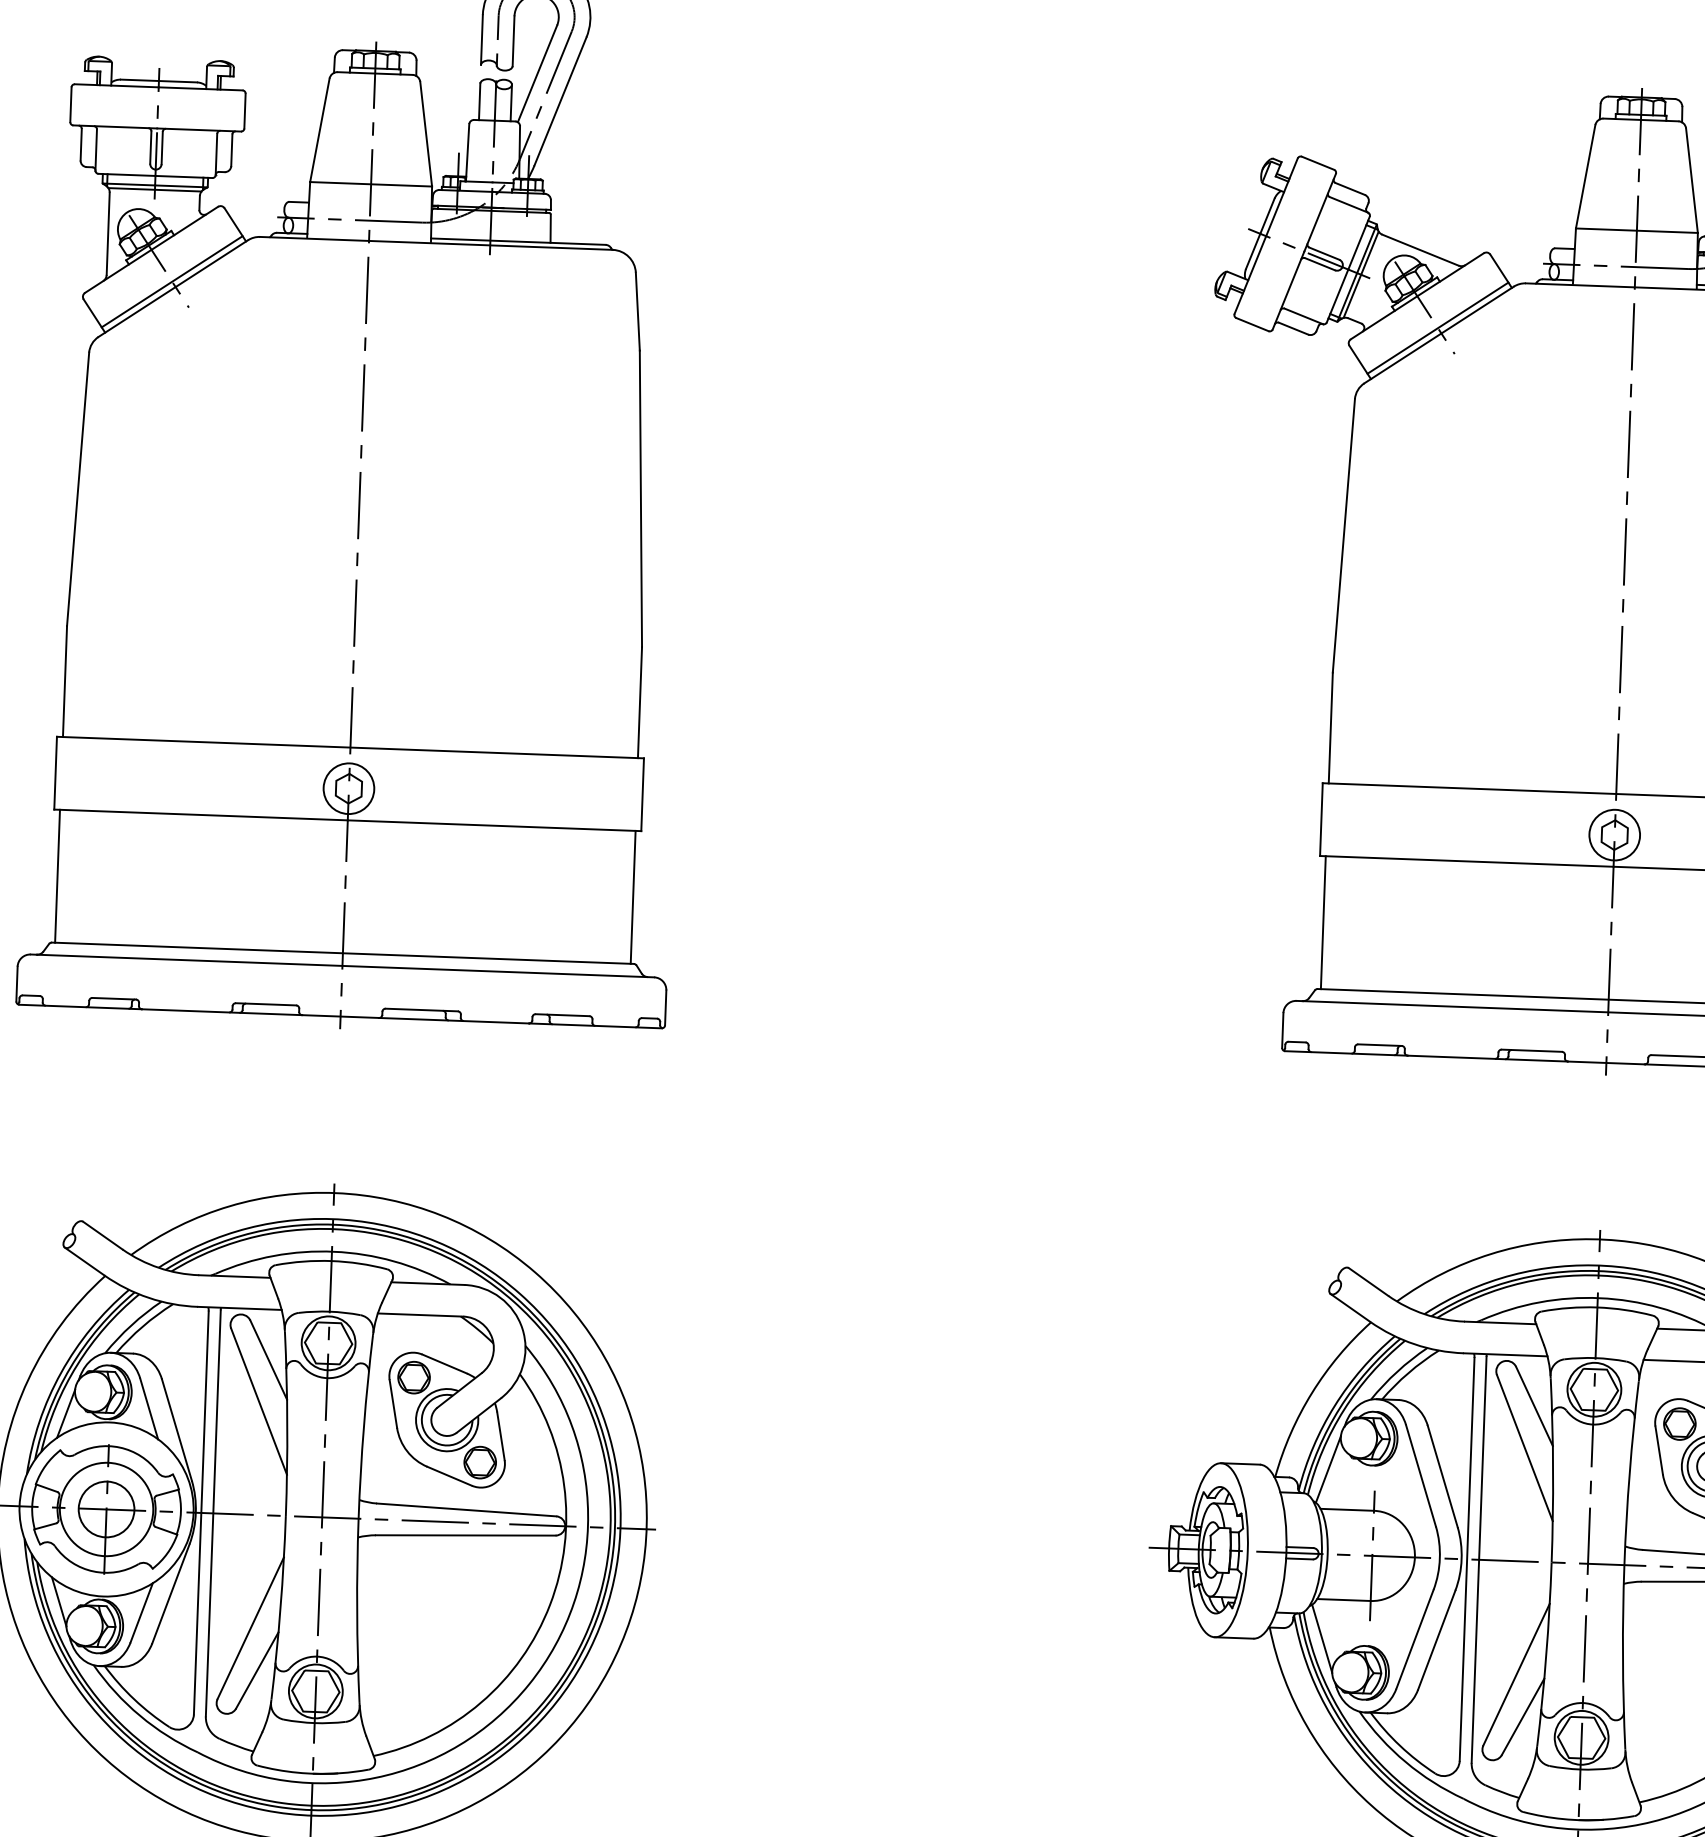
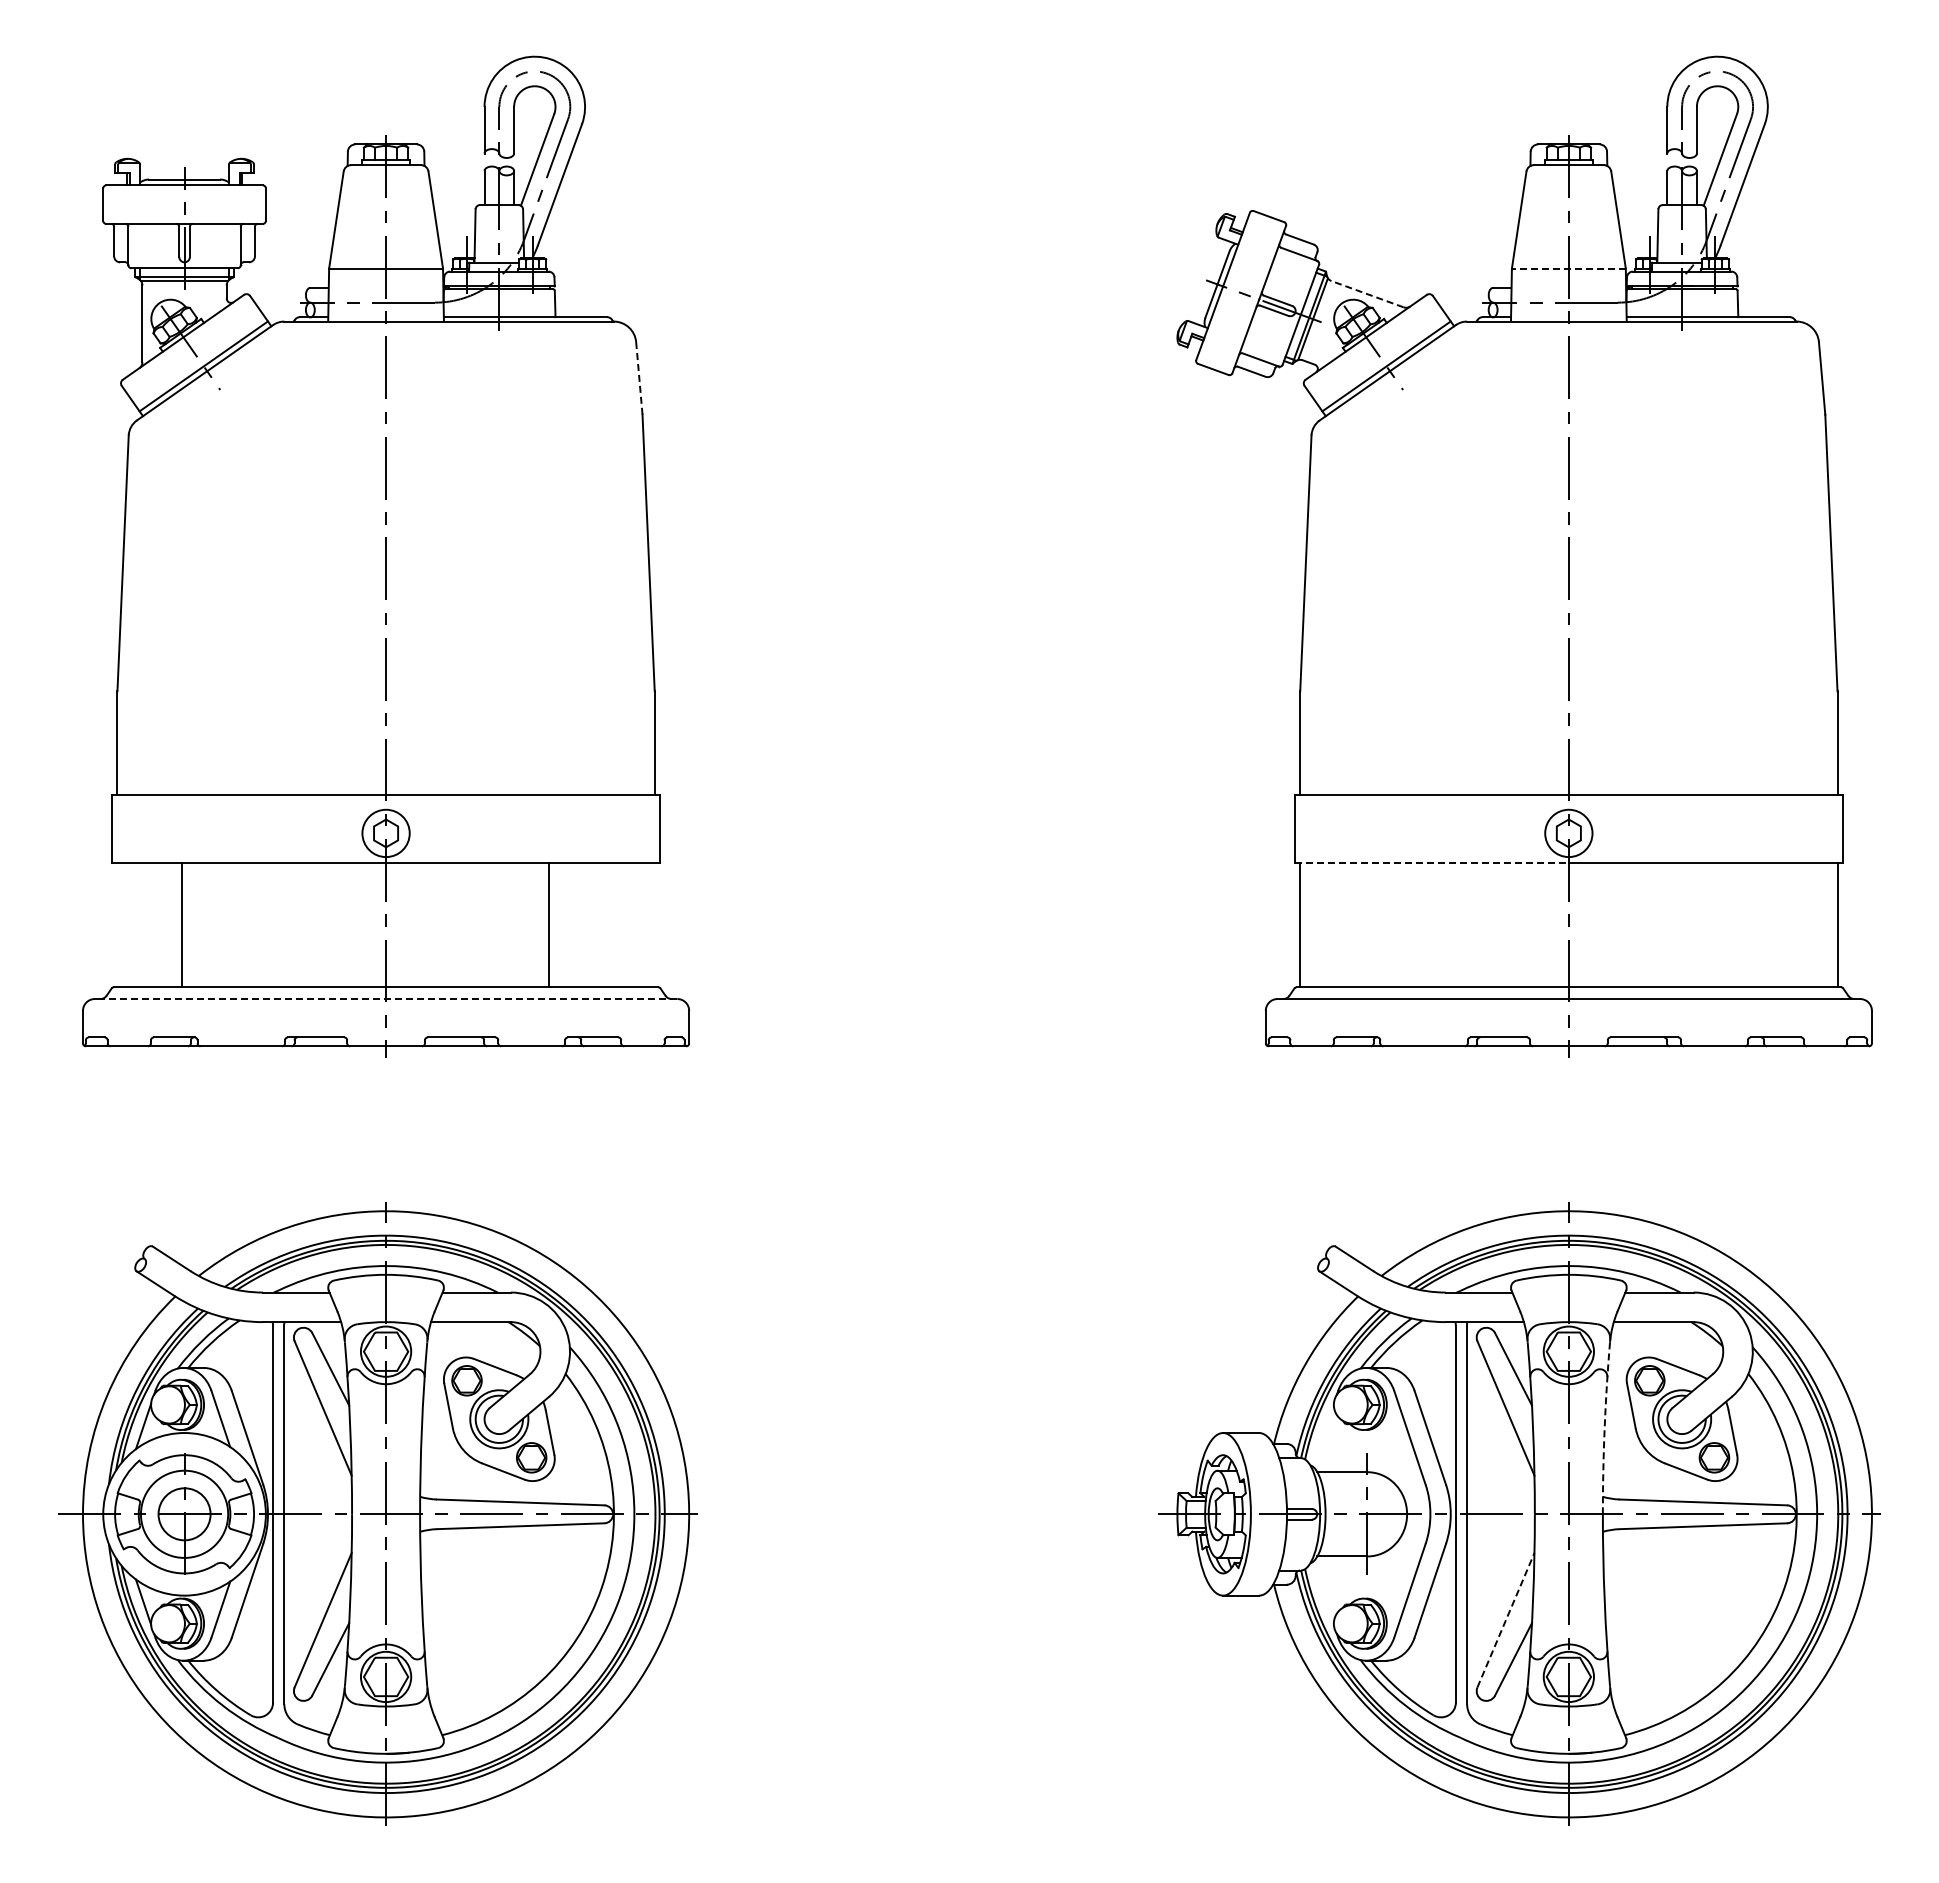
line: (1636, 230) -> (1568, 268), solid -> dashed
line: (1420, 250) -> (1367, 294), solid -> dashed
line: (638, 311) -> (639, 378), solid -> dashed
line: (1467, 861) -> (1432, 863), solid -> dashed
line: (57, 876) -> (182, 925), moved
line: (633, 897) -> (549, 925), moved
line: (345, 966) -> (388, 999), solid -> dashed
line: (1327, 1468) -> (1322, 1434), removed
arc: (1629, 1473) -> (1604, 1428), solid -> dashed
line: (1321, 1638) -> (1322, 1593), removed
line: (1517, 1673) -> (1506, 1619), solid -> dashed

